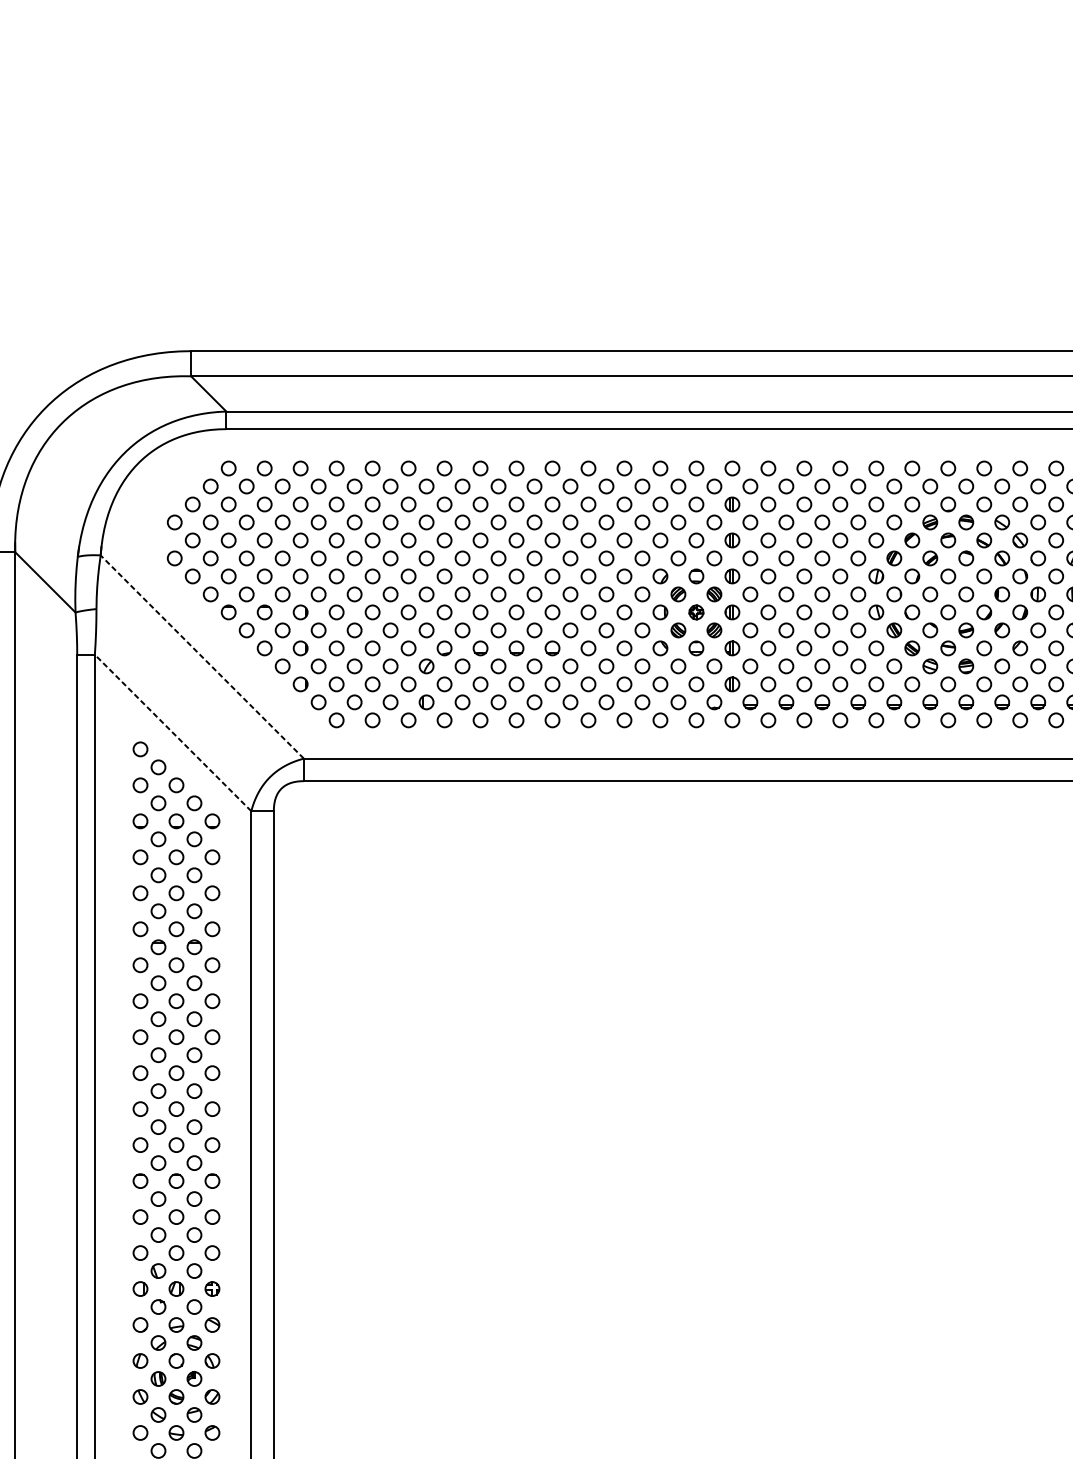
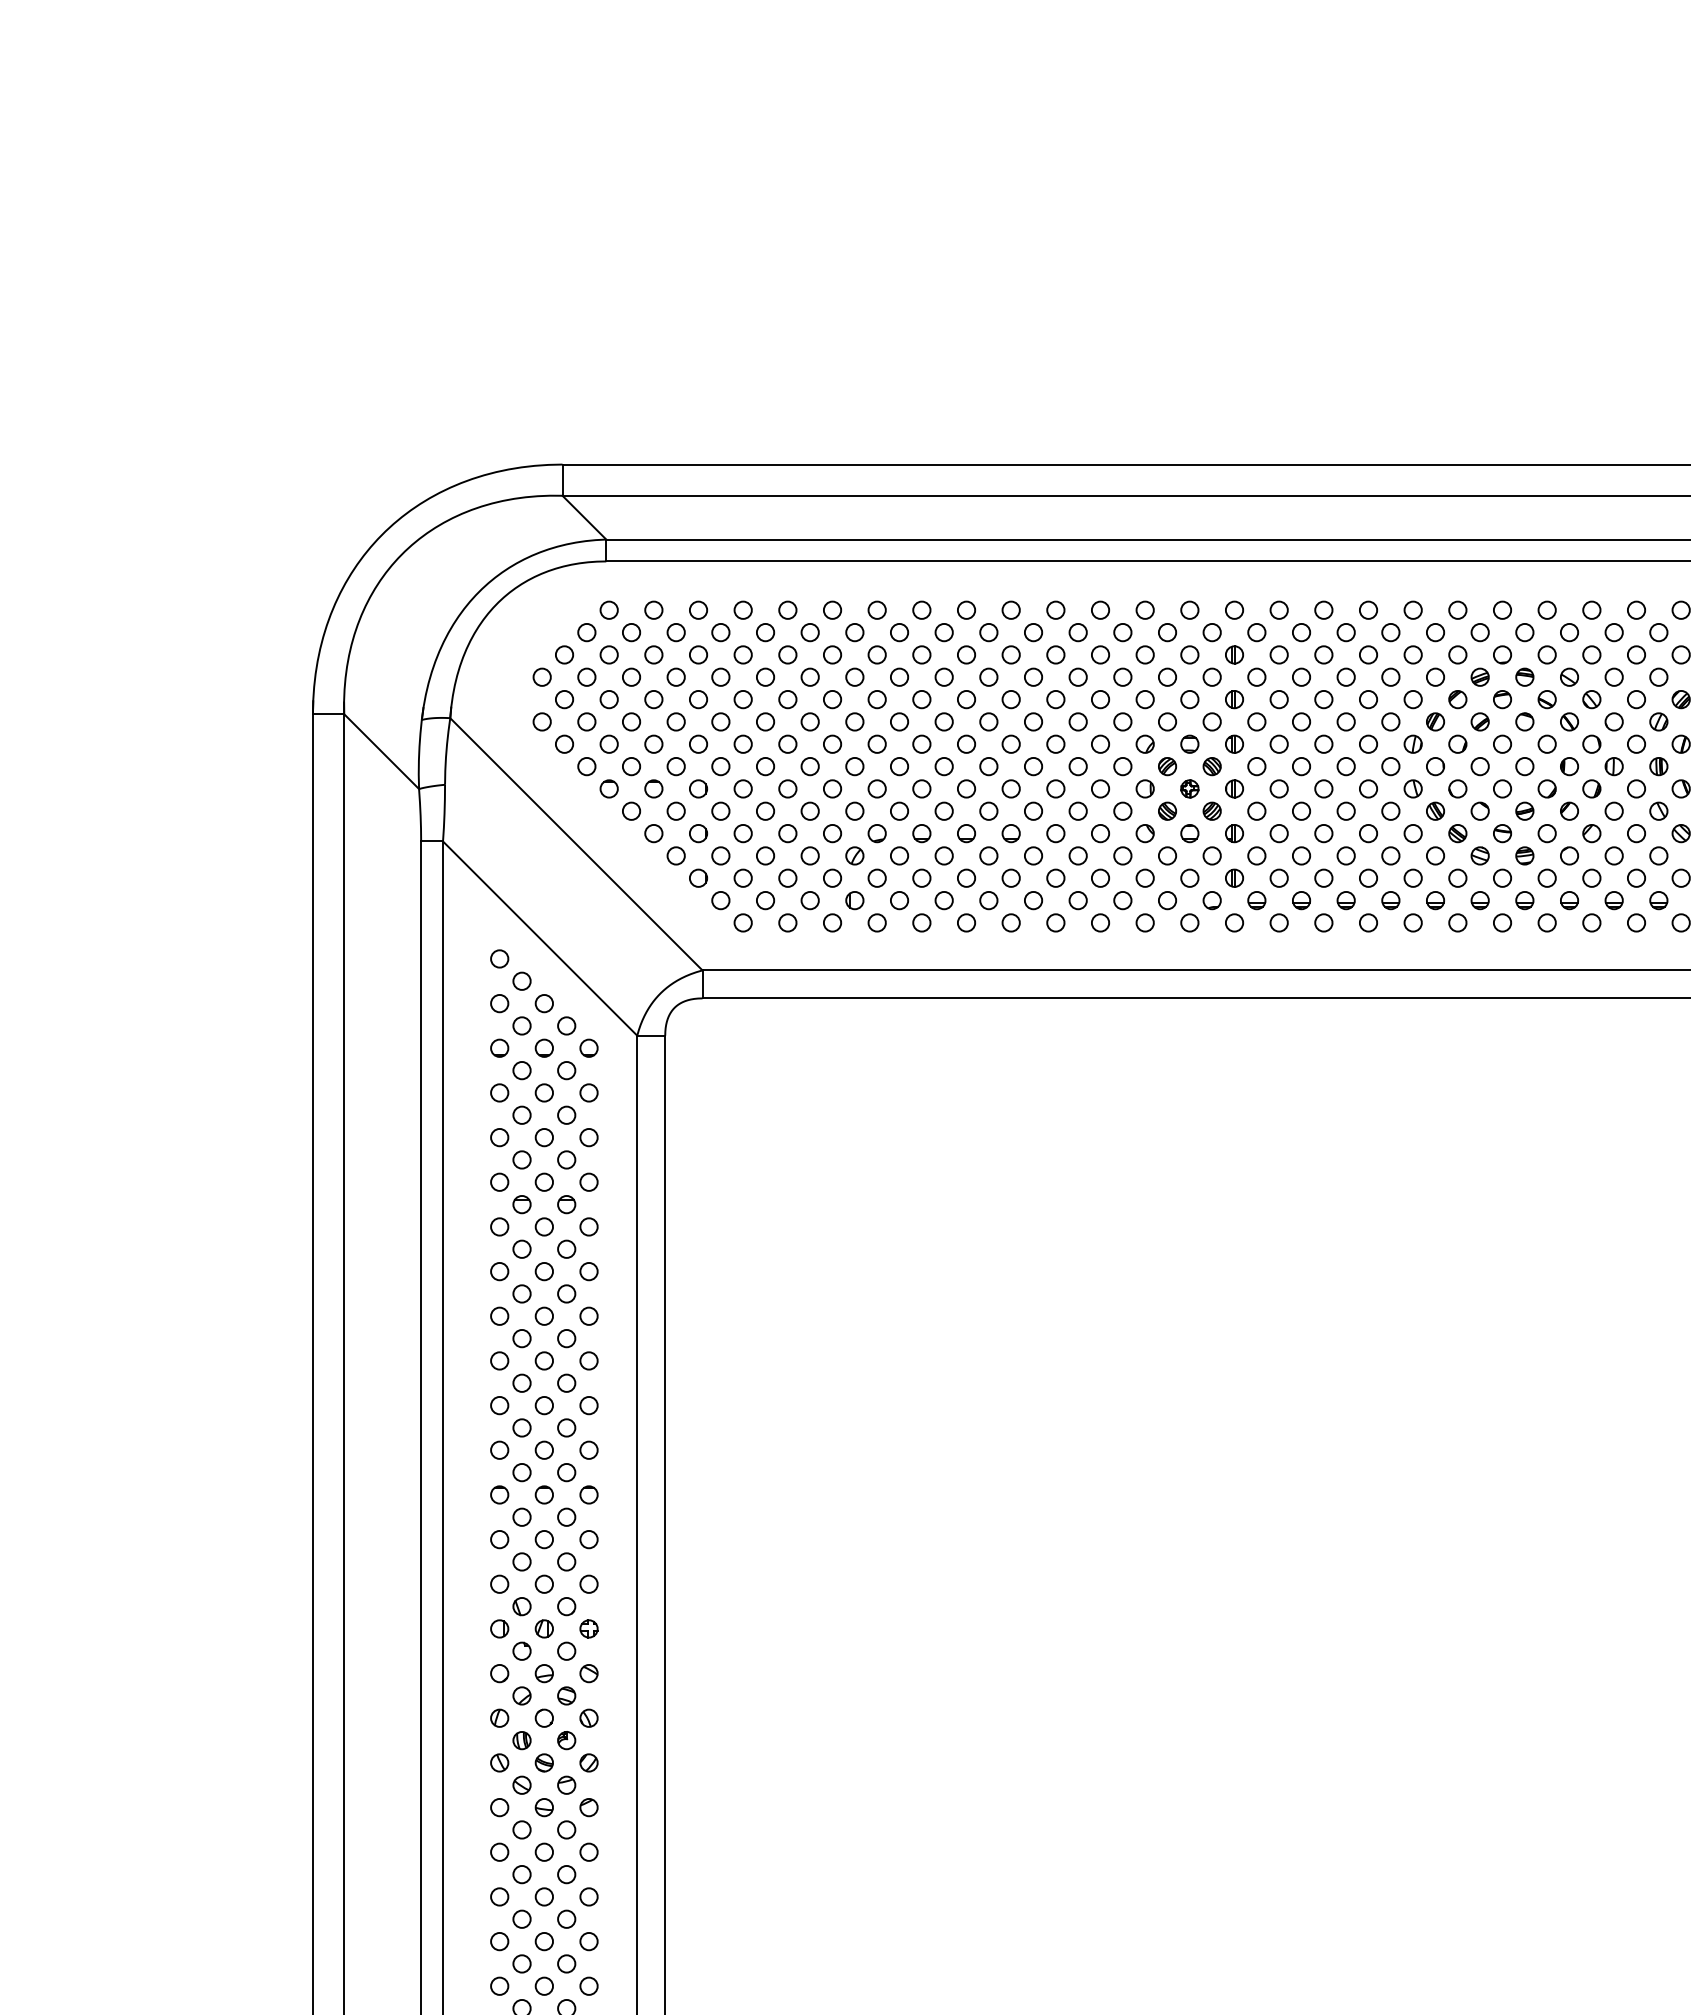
line: (202, 656) -> (576, 843), dashed -> solid
line: (172, 732) -> (539, 938), dashed -> solid

